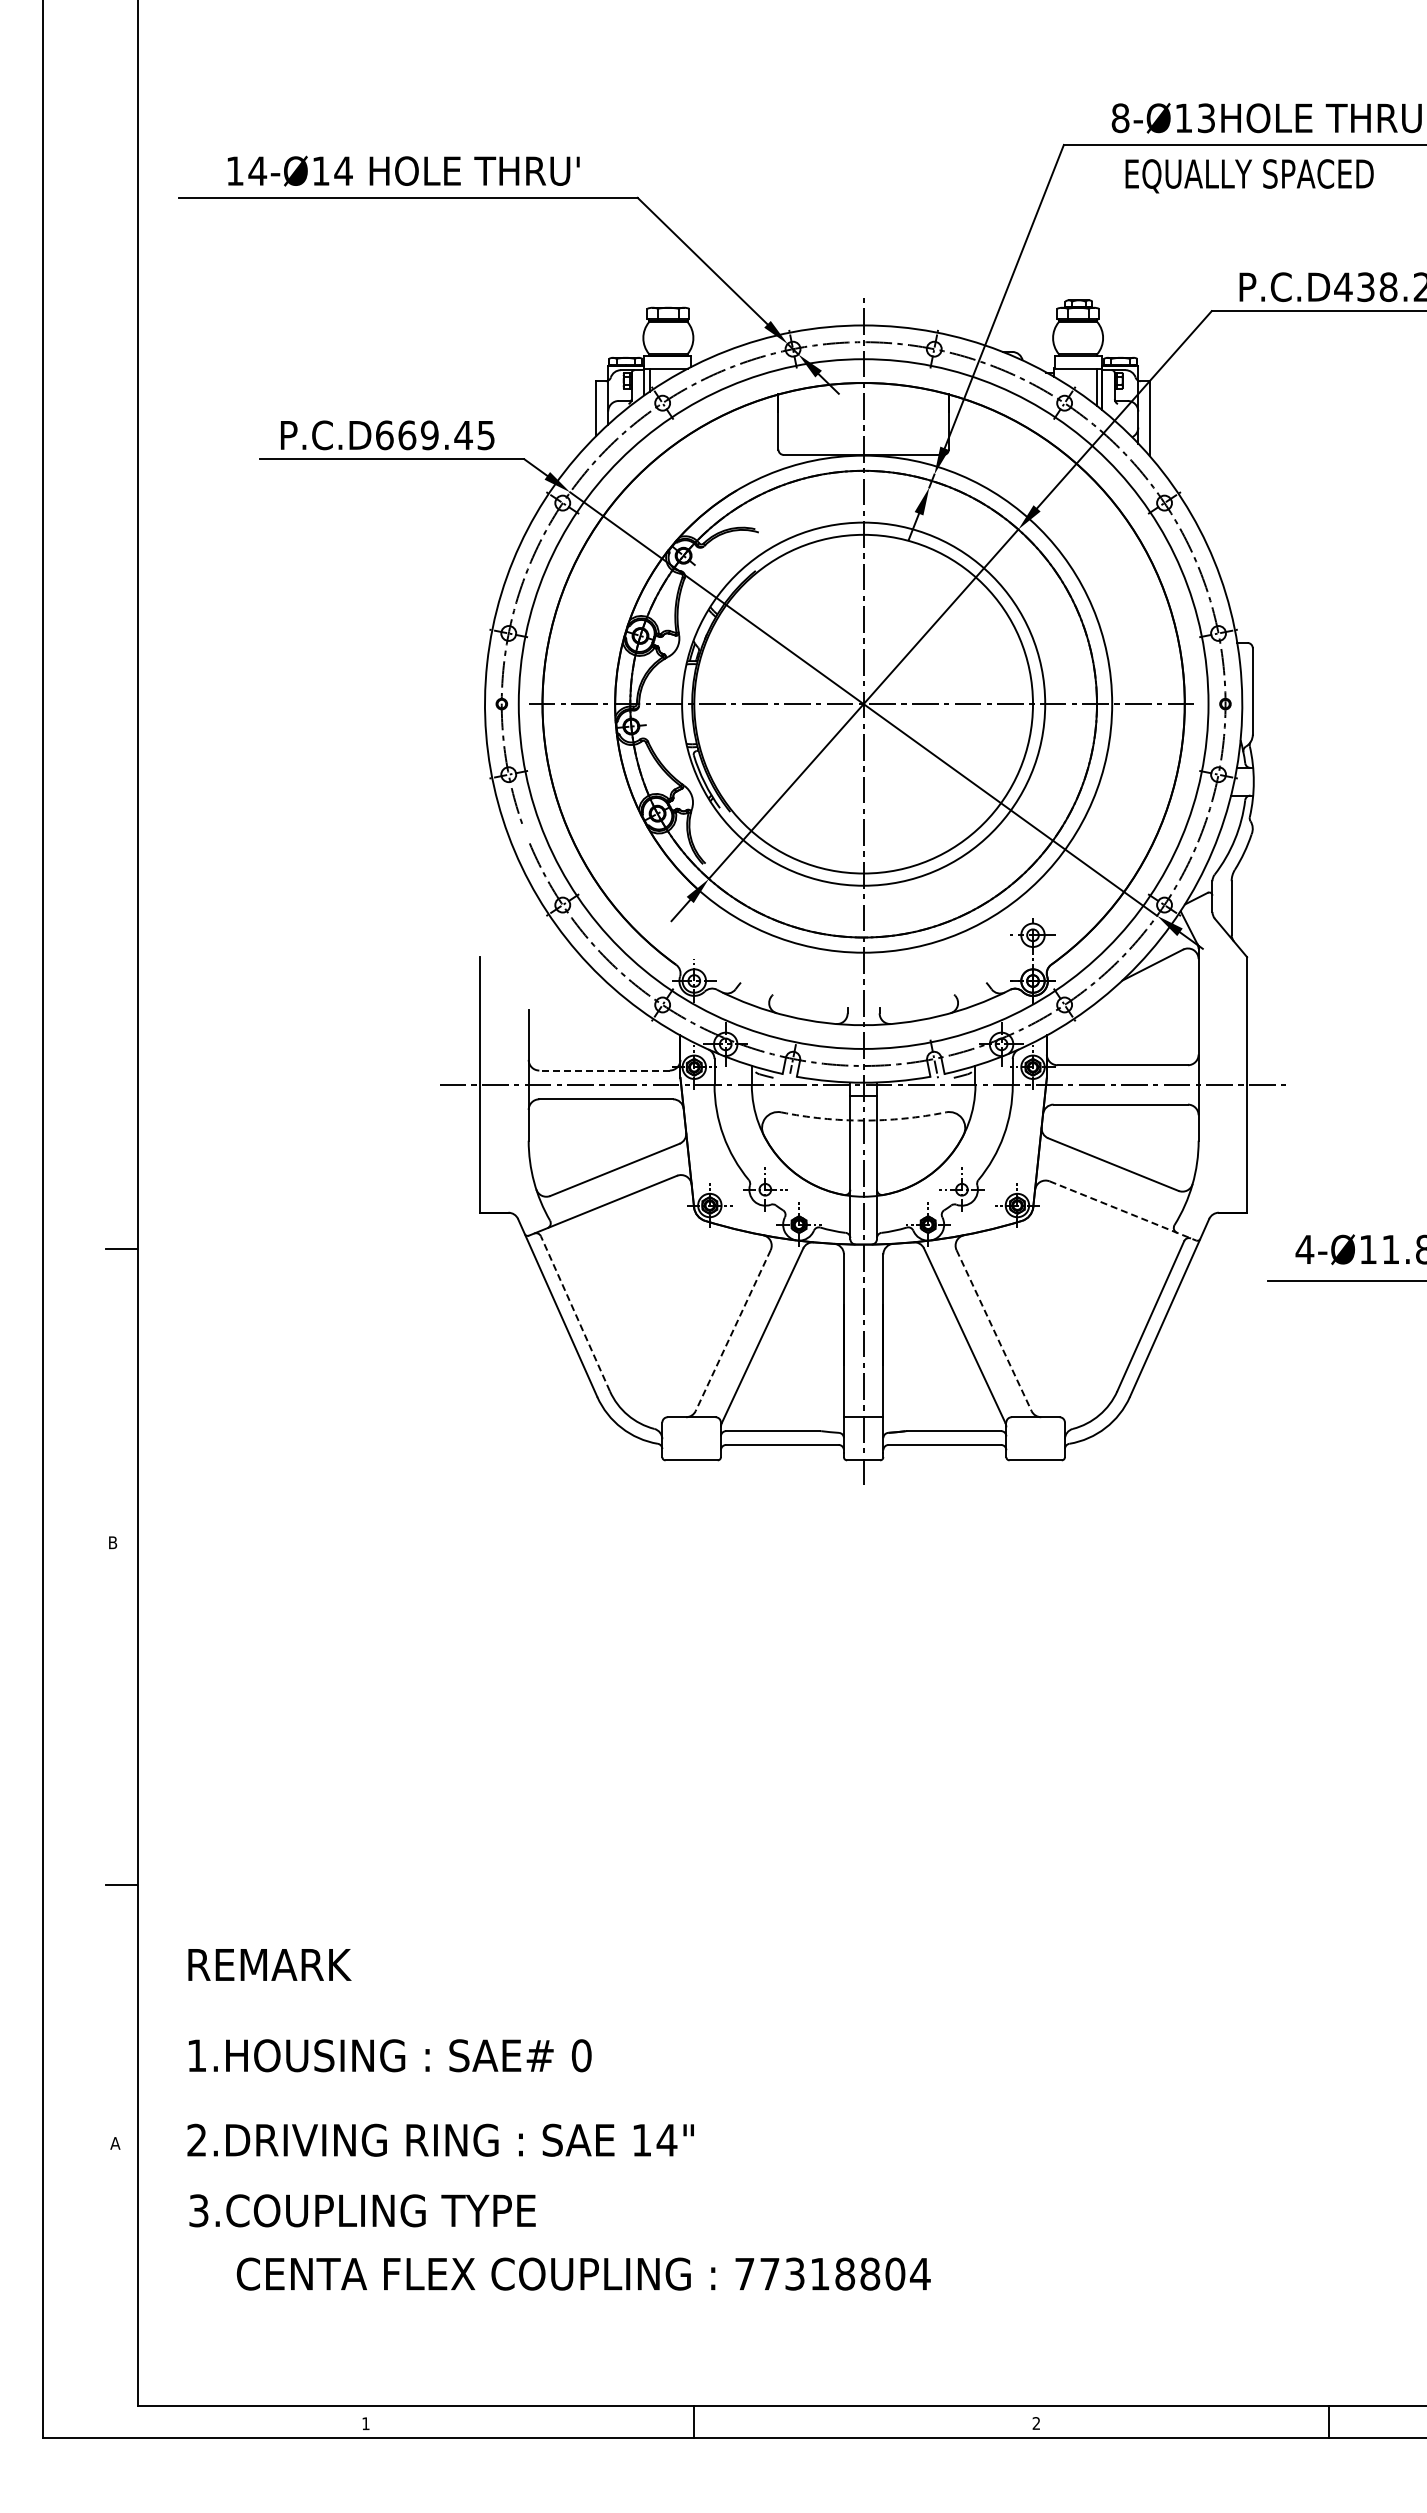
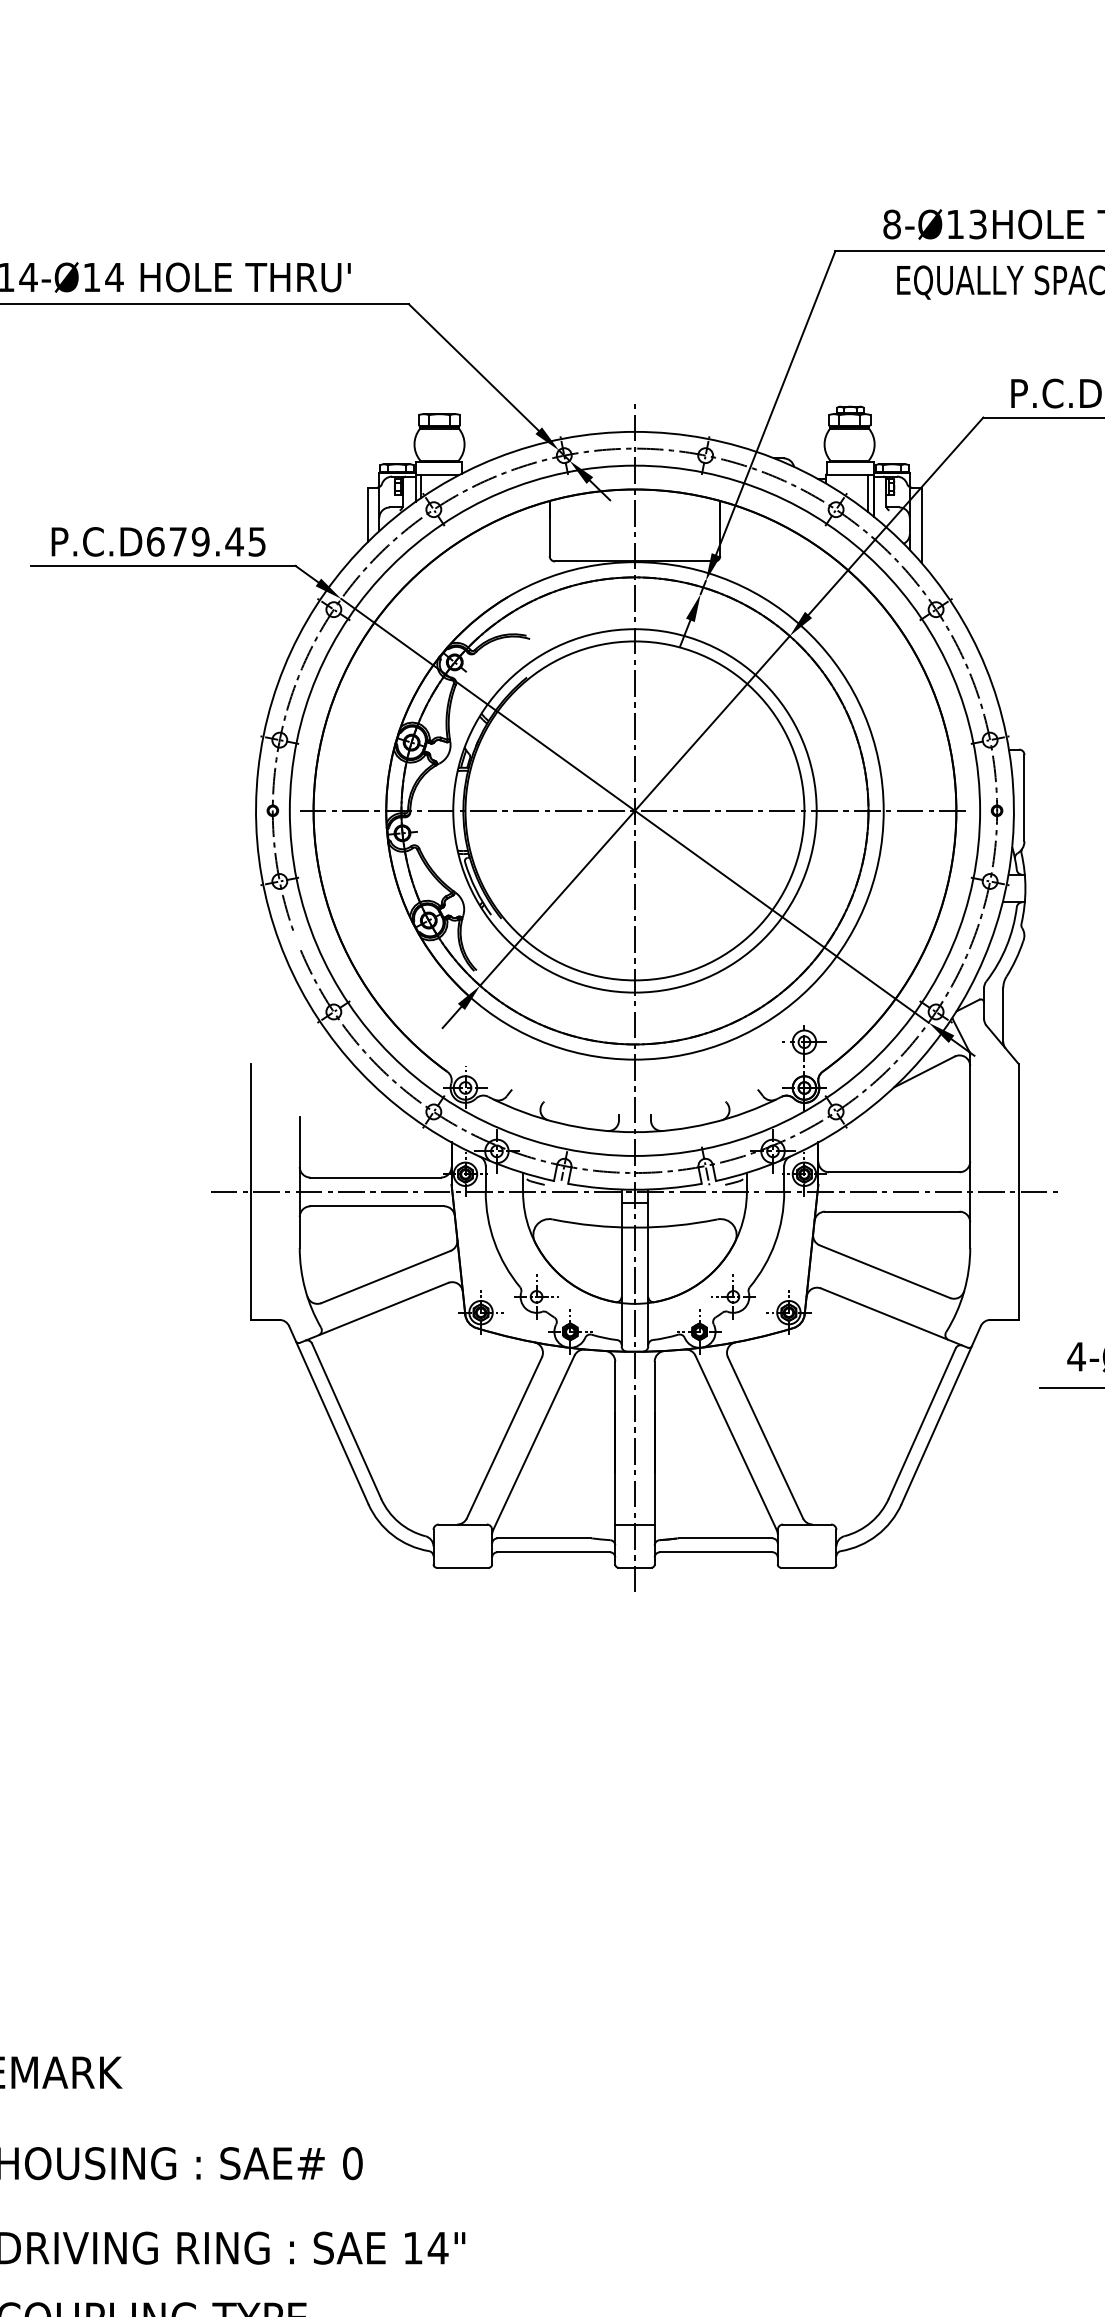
text: (407, 435) -> (178, 542), P.C.D669.45 -> P.C.D679.45
line: (604, 1070) -> (375, 1177), dashed -> solid
arc: (863, 1120) -> (634, 1227), dashed -> solid
line: (1123, 1211) -> (895, 1318), dashed -> solid
line: (575, 1313) -> (346, 1420), dashed -> solid
line: (733, 1330) -> (504, 1437), dashed -> solid
line: (994, 1330) -> (765, 1437), dashed -> solid

